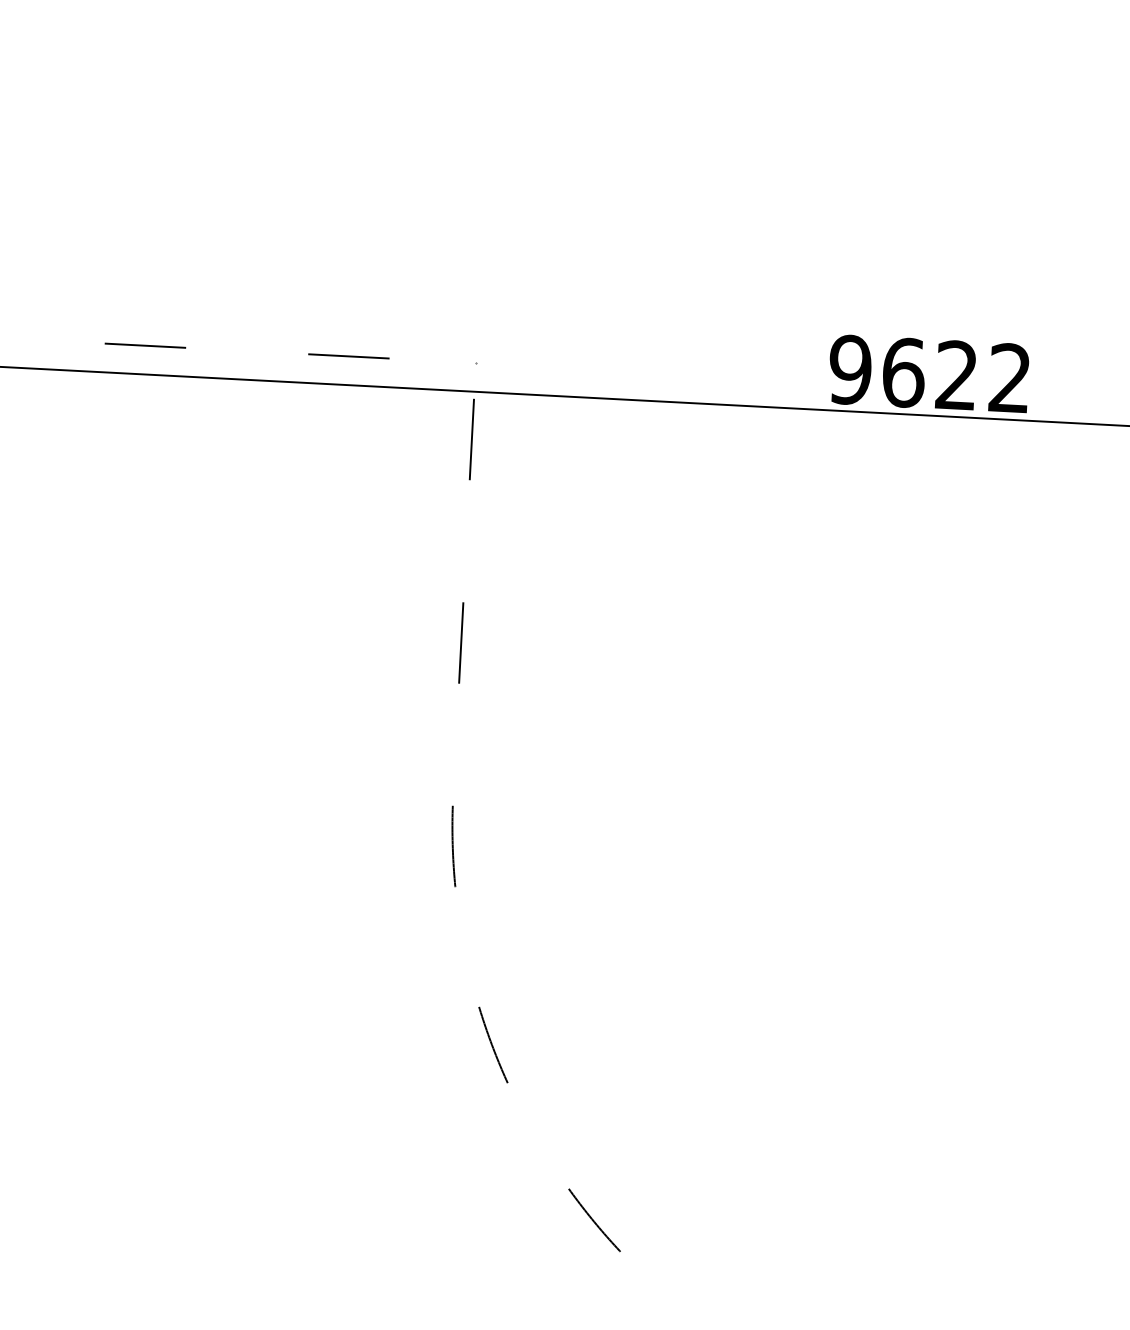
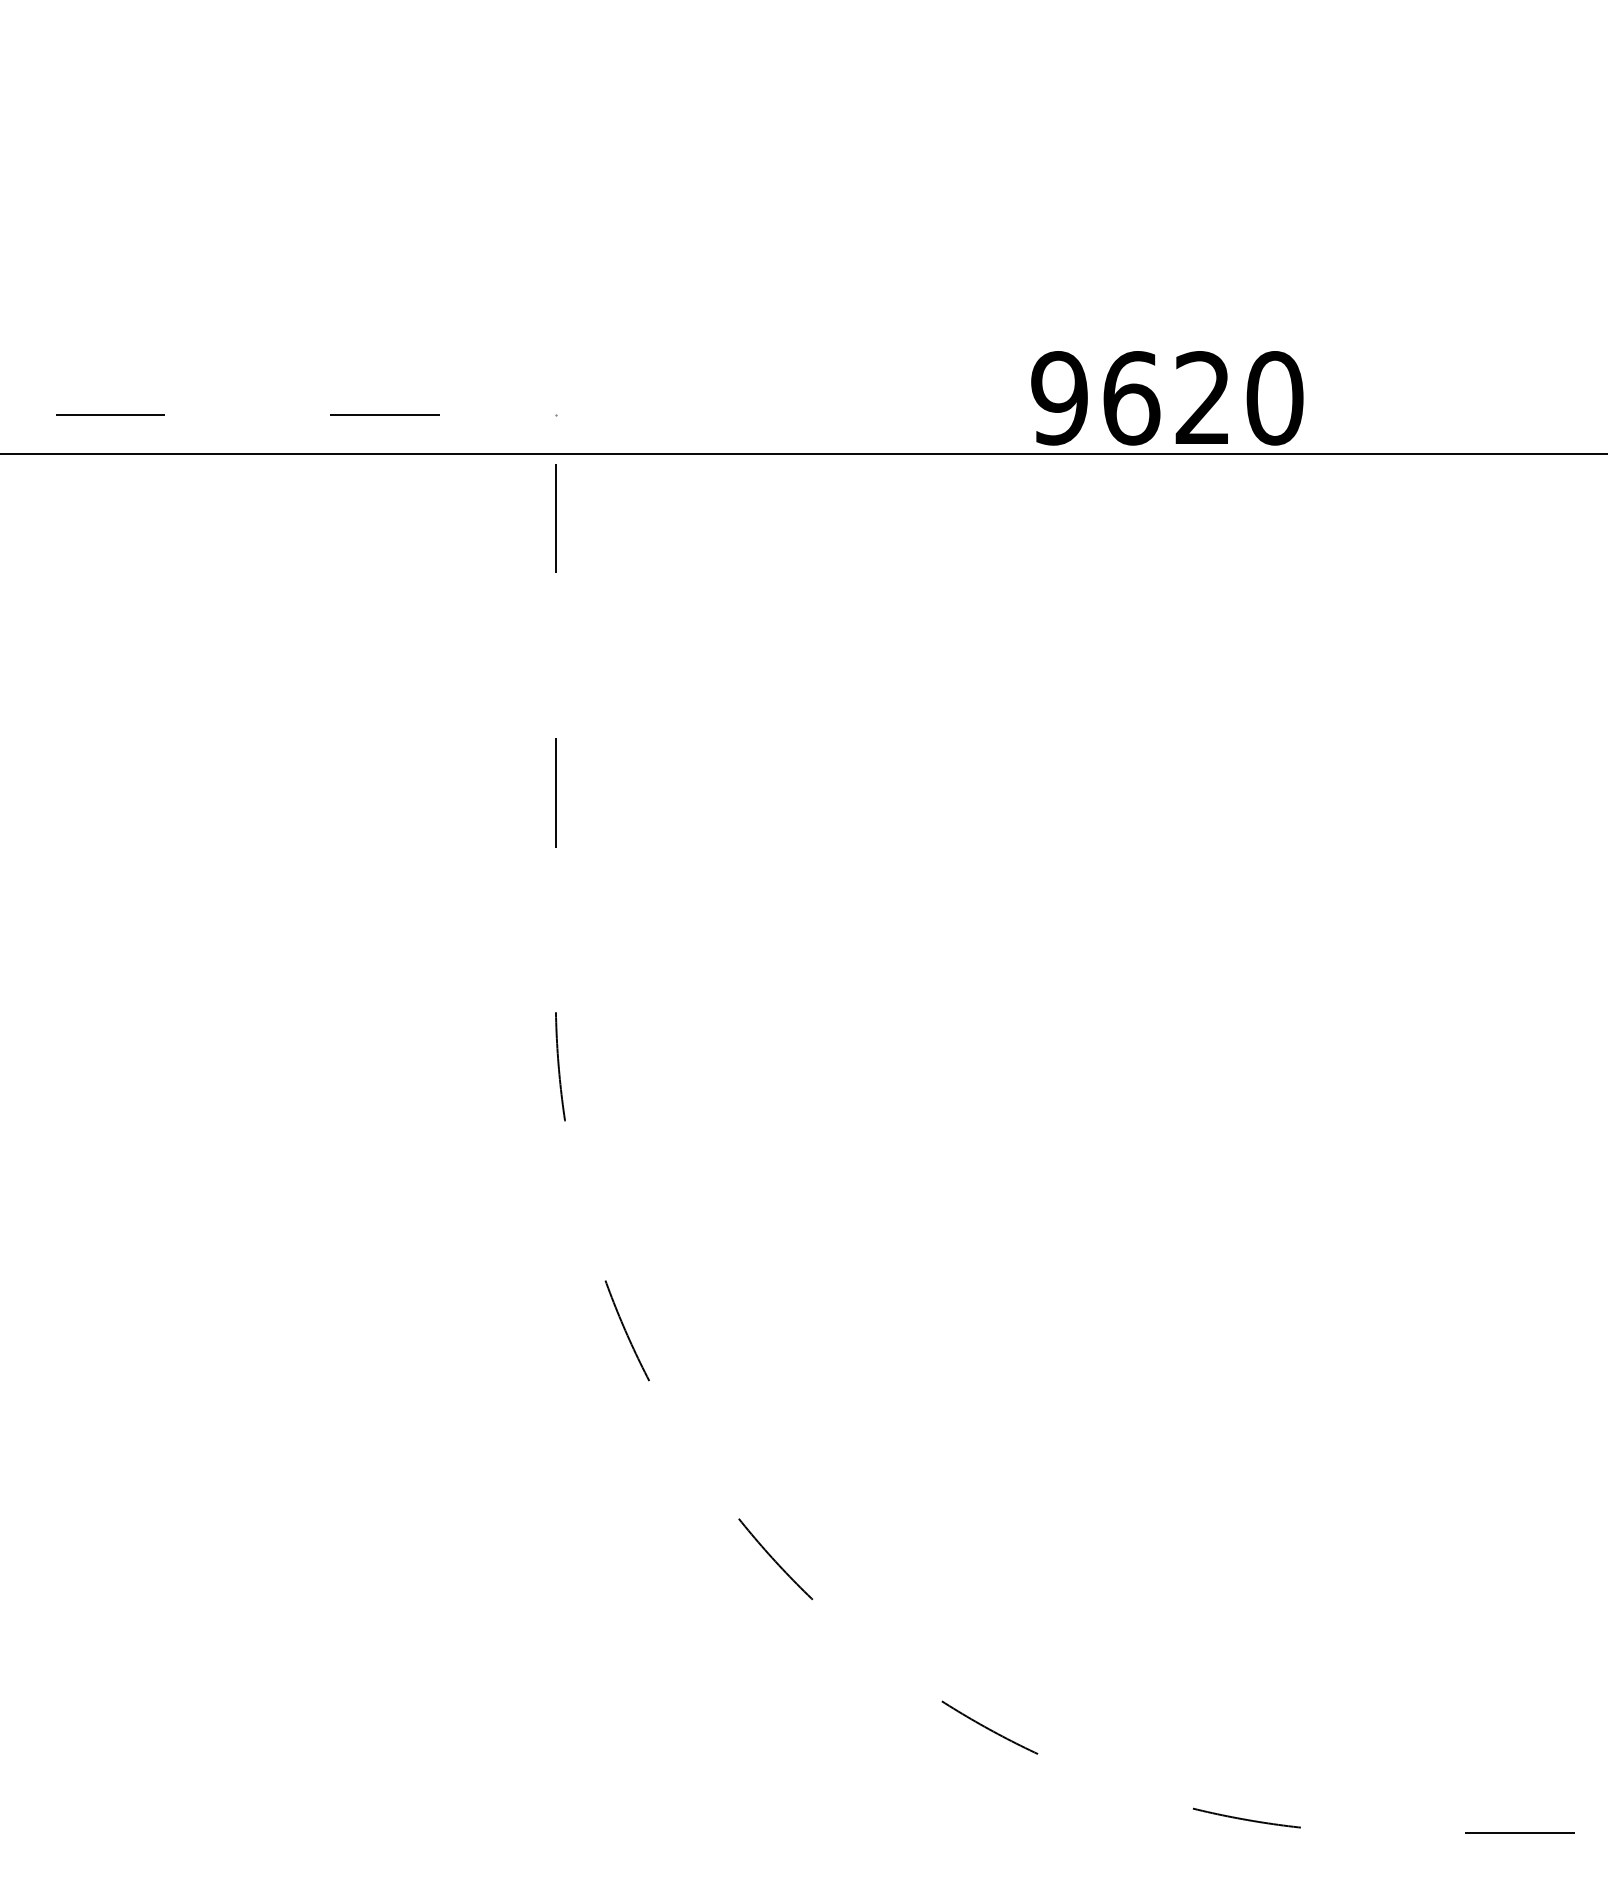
text: (1009, 378) -> (1274, 398), 9622 -> 9620

